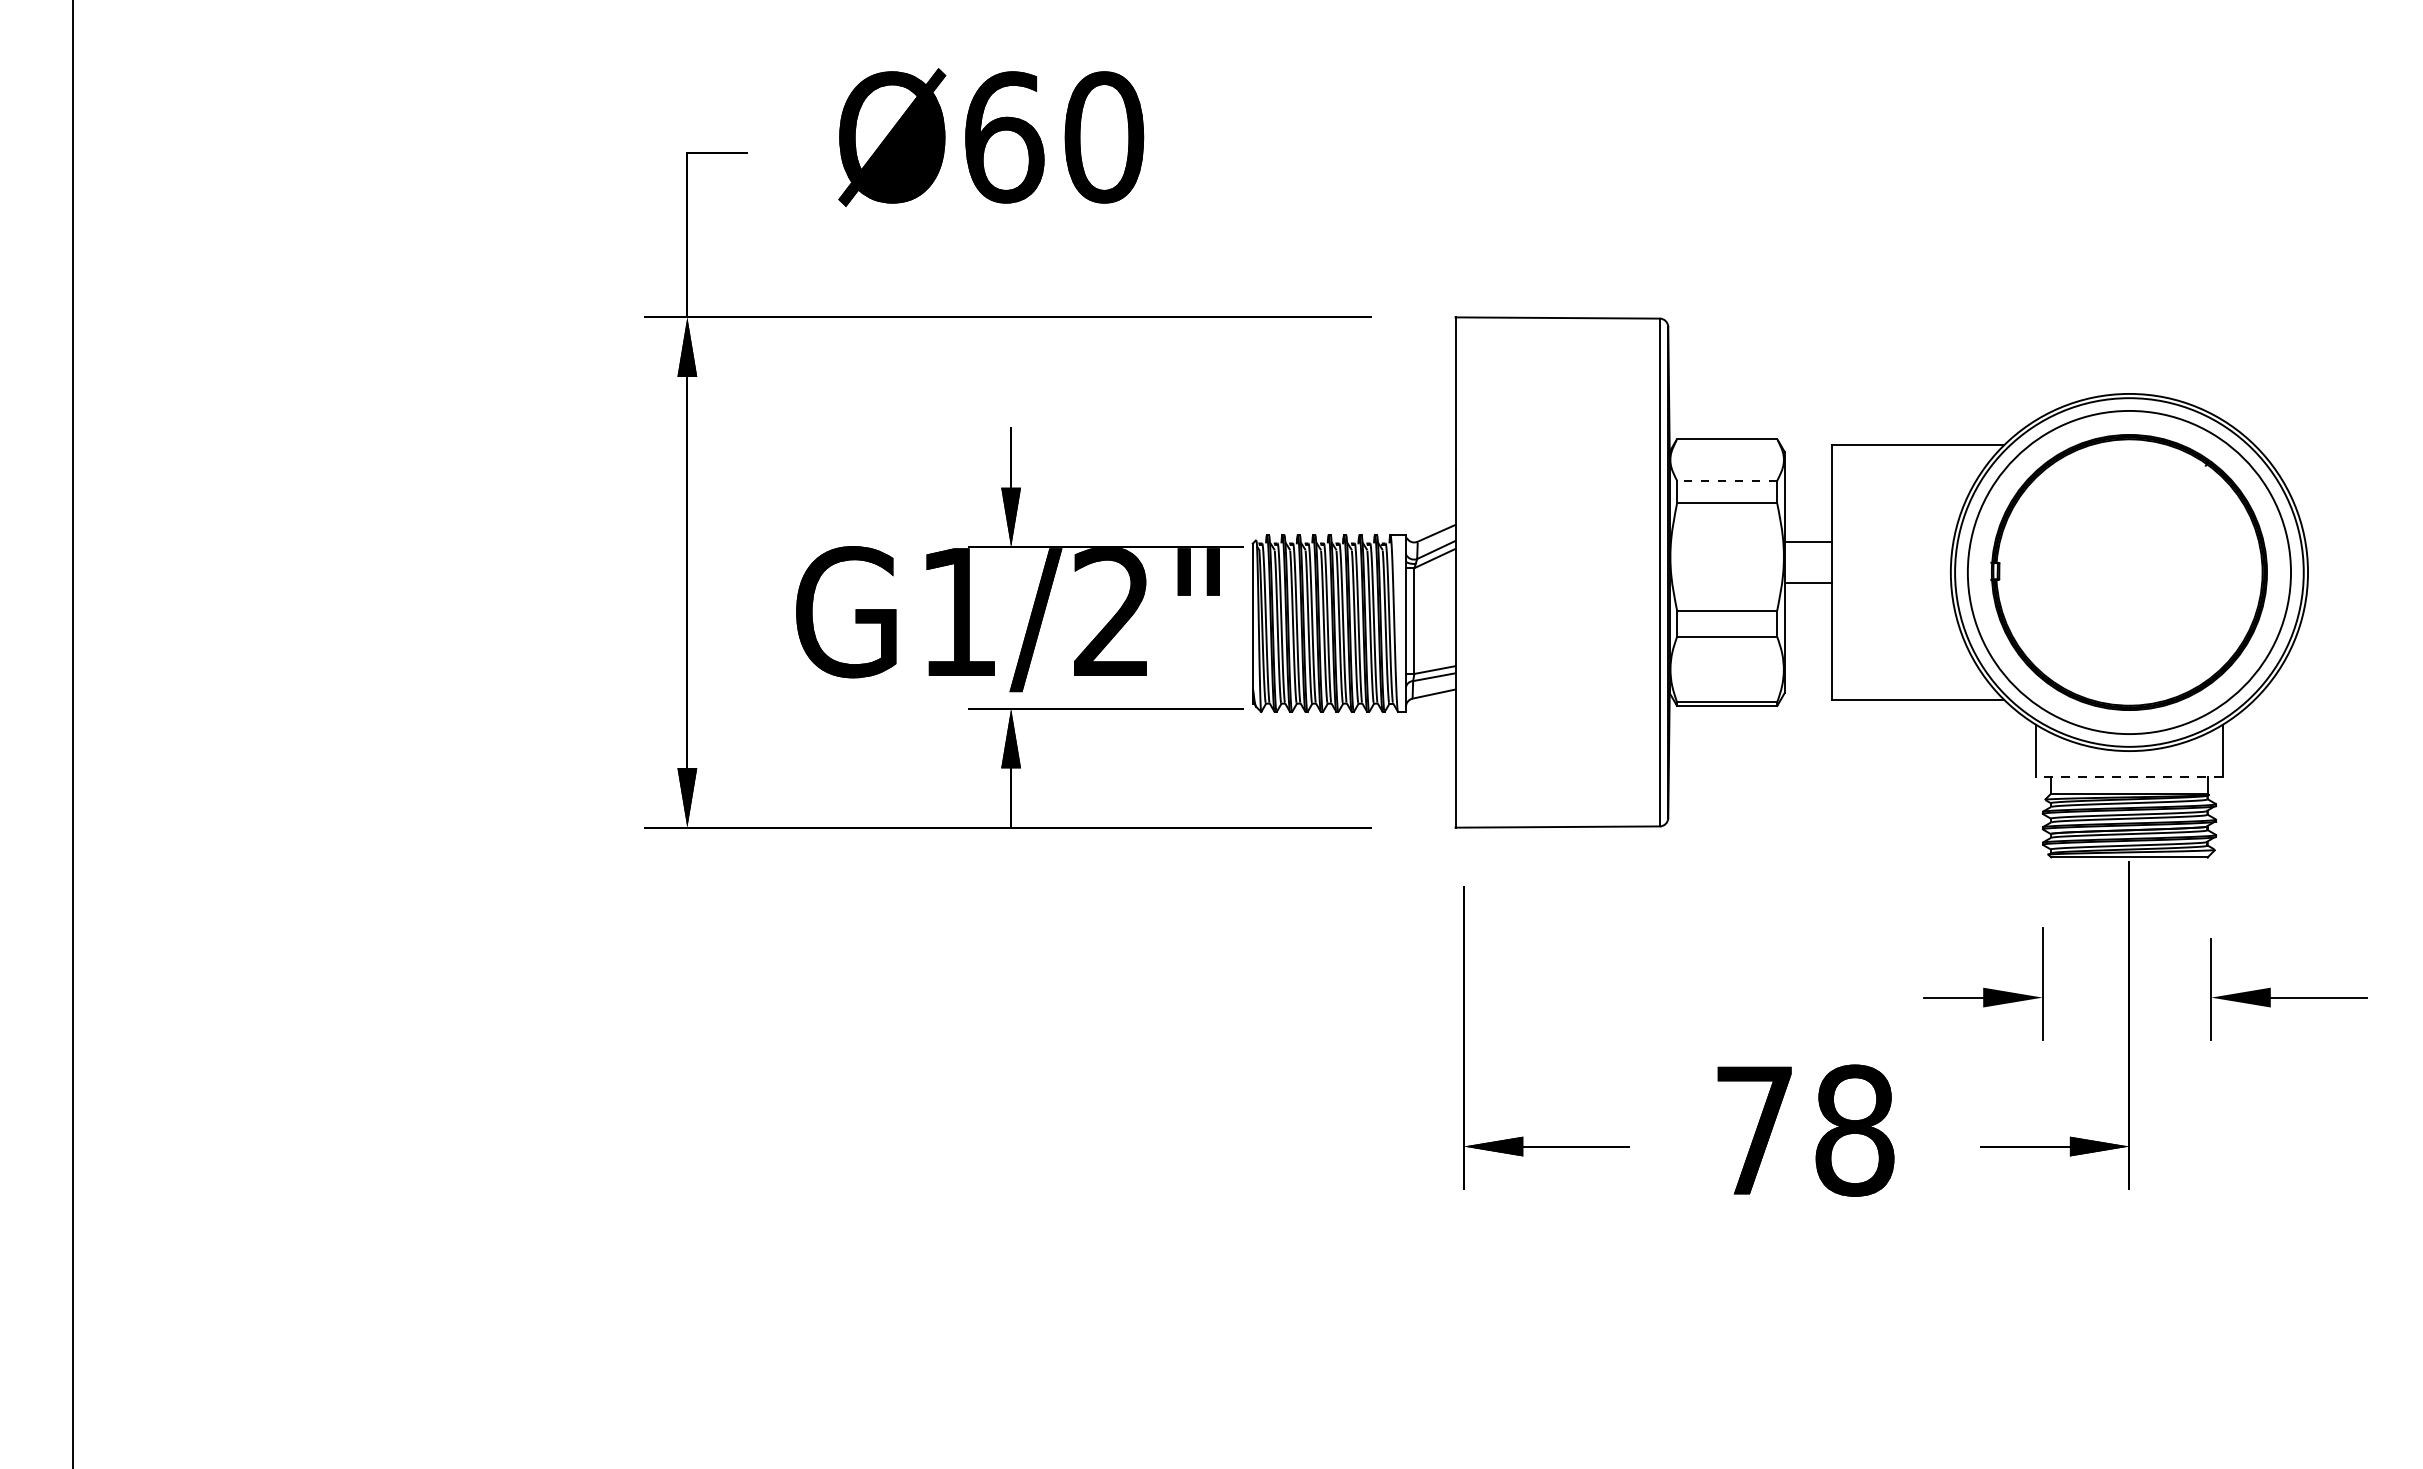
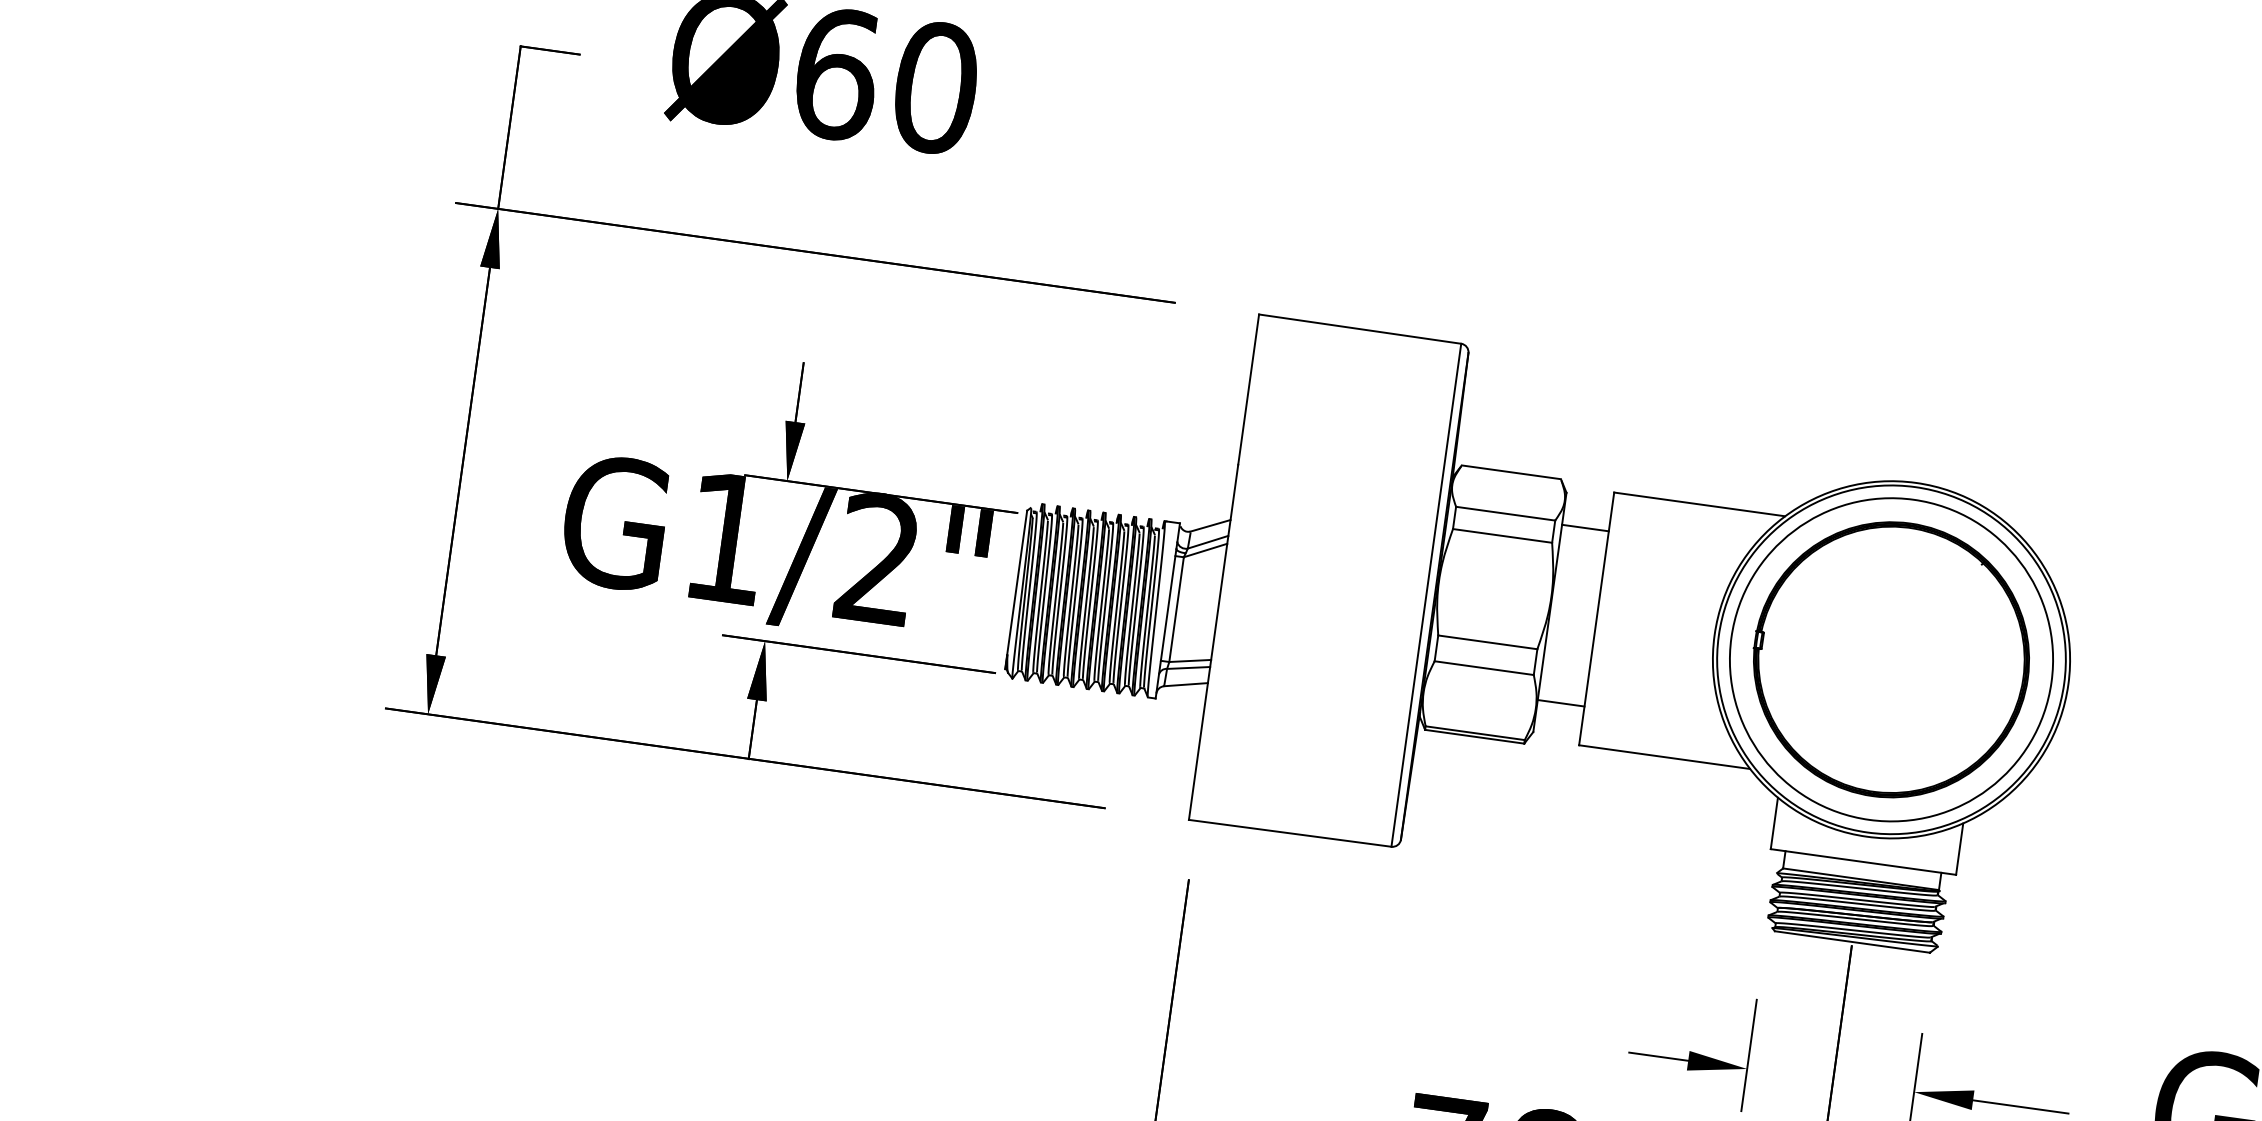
line: (1726, 480) -> (1505, 513), dashed -> solid
line: (1807, 542) -> (1584, 528), moved
line: (1807, 582) -> (1560, 702), moved
line: (2129, 776) -> (1863, 861), dashed -> solid

